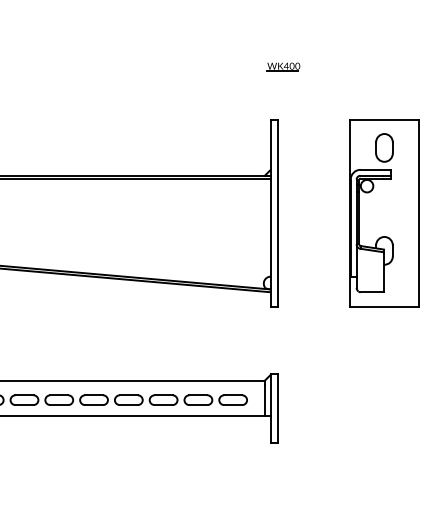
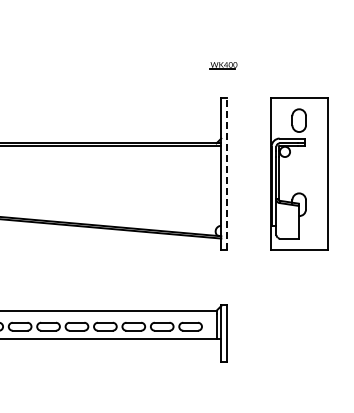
part: (283, 66) -> (223, 65), moved
line: (278, 212) -> (227, 173), solid -> dashed
part: (384, 212) -> (299, 173), moved

